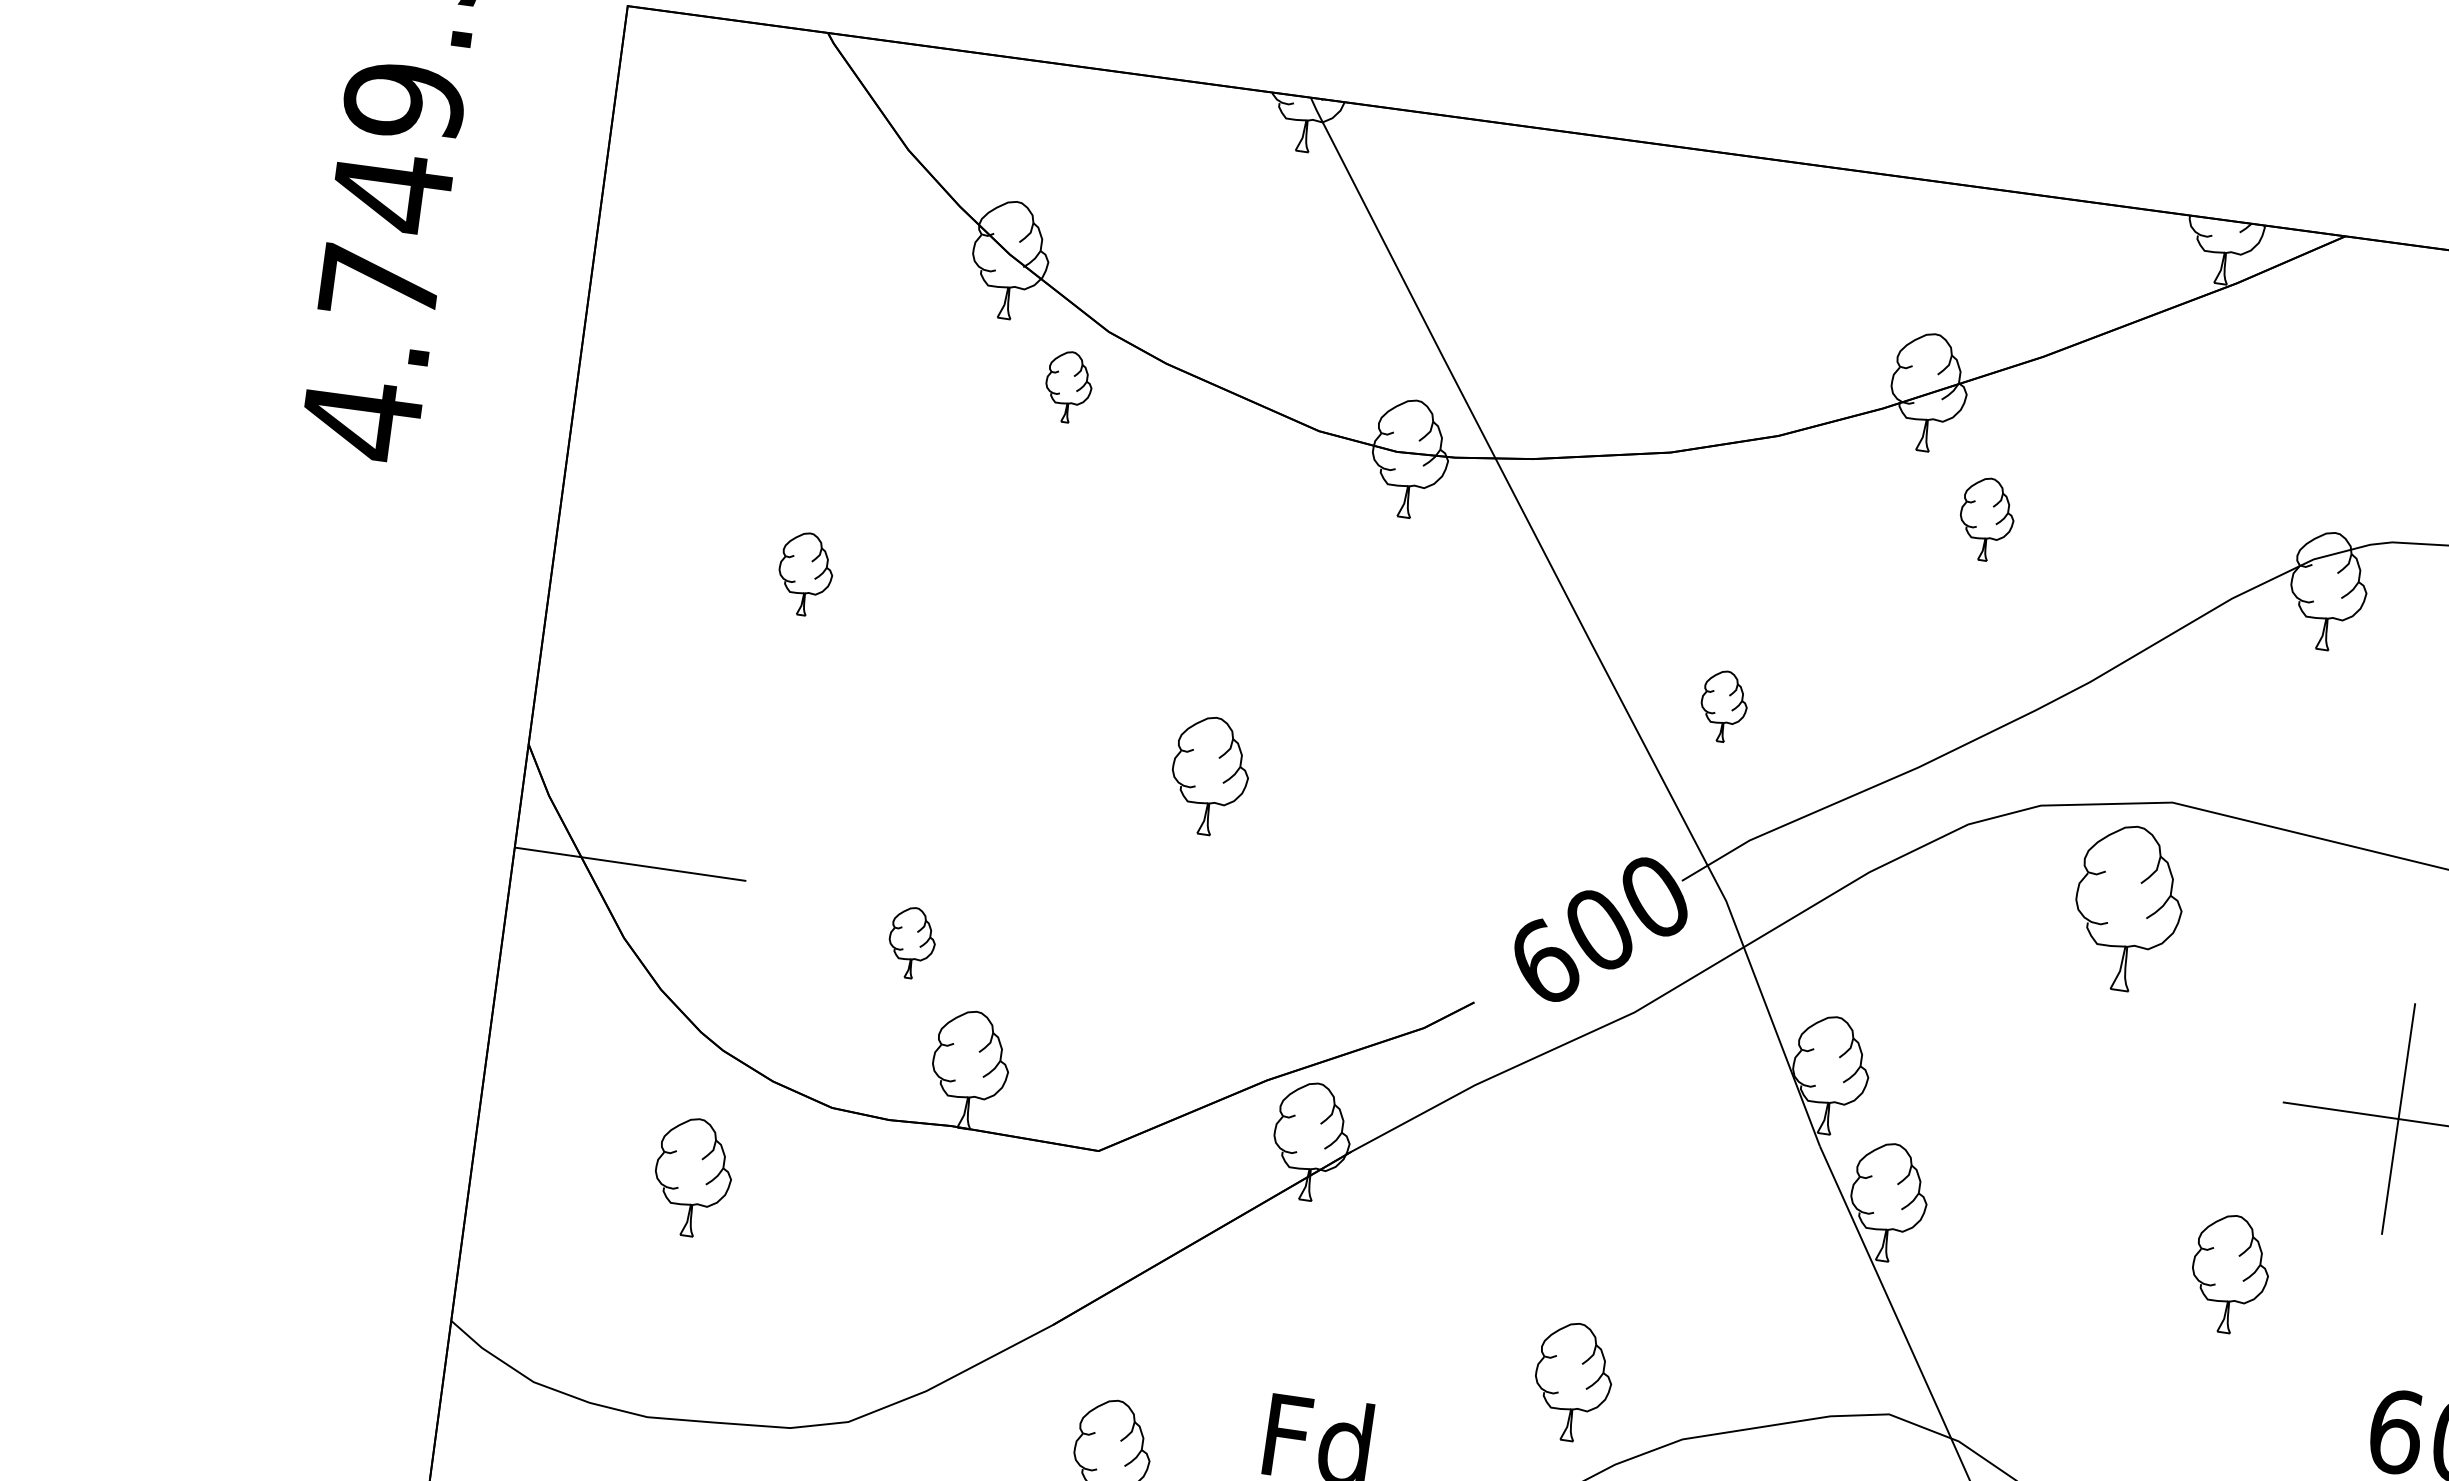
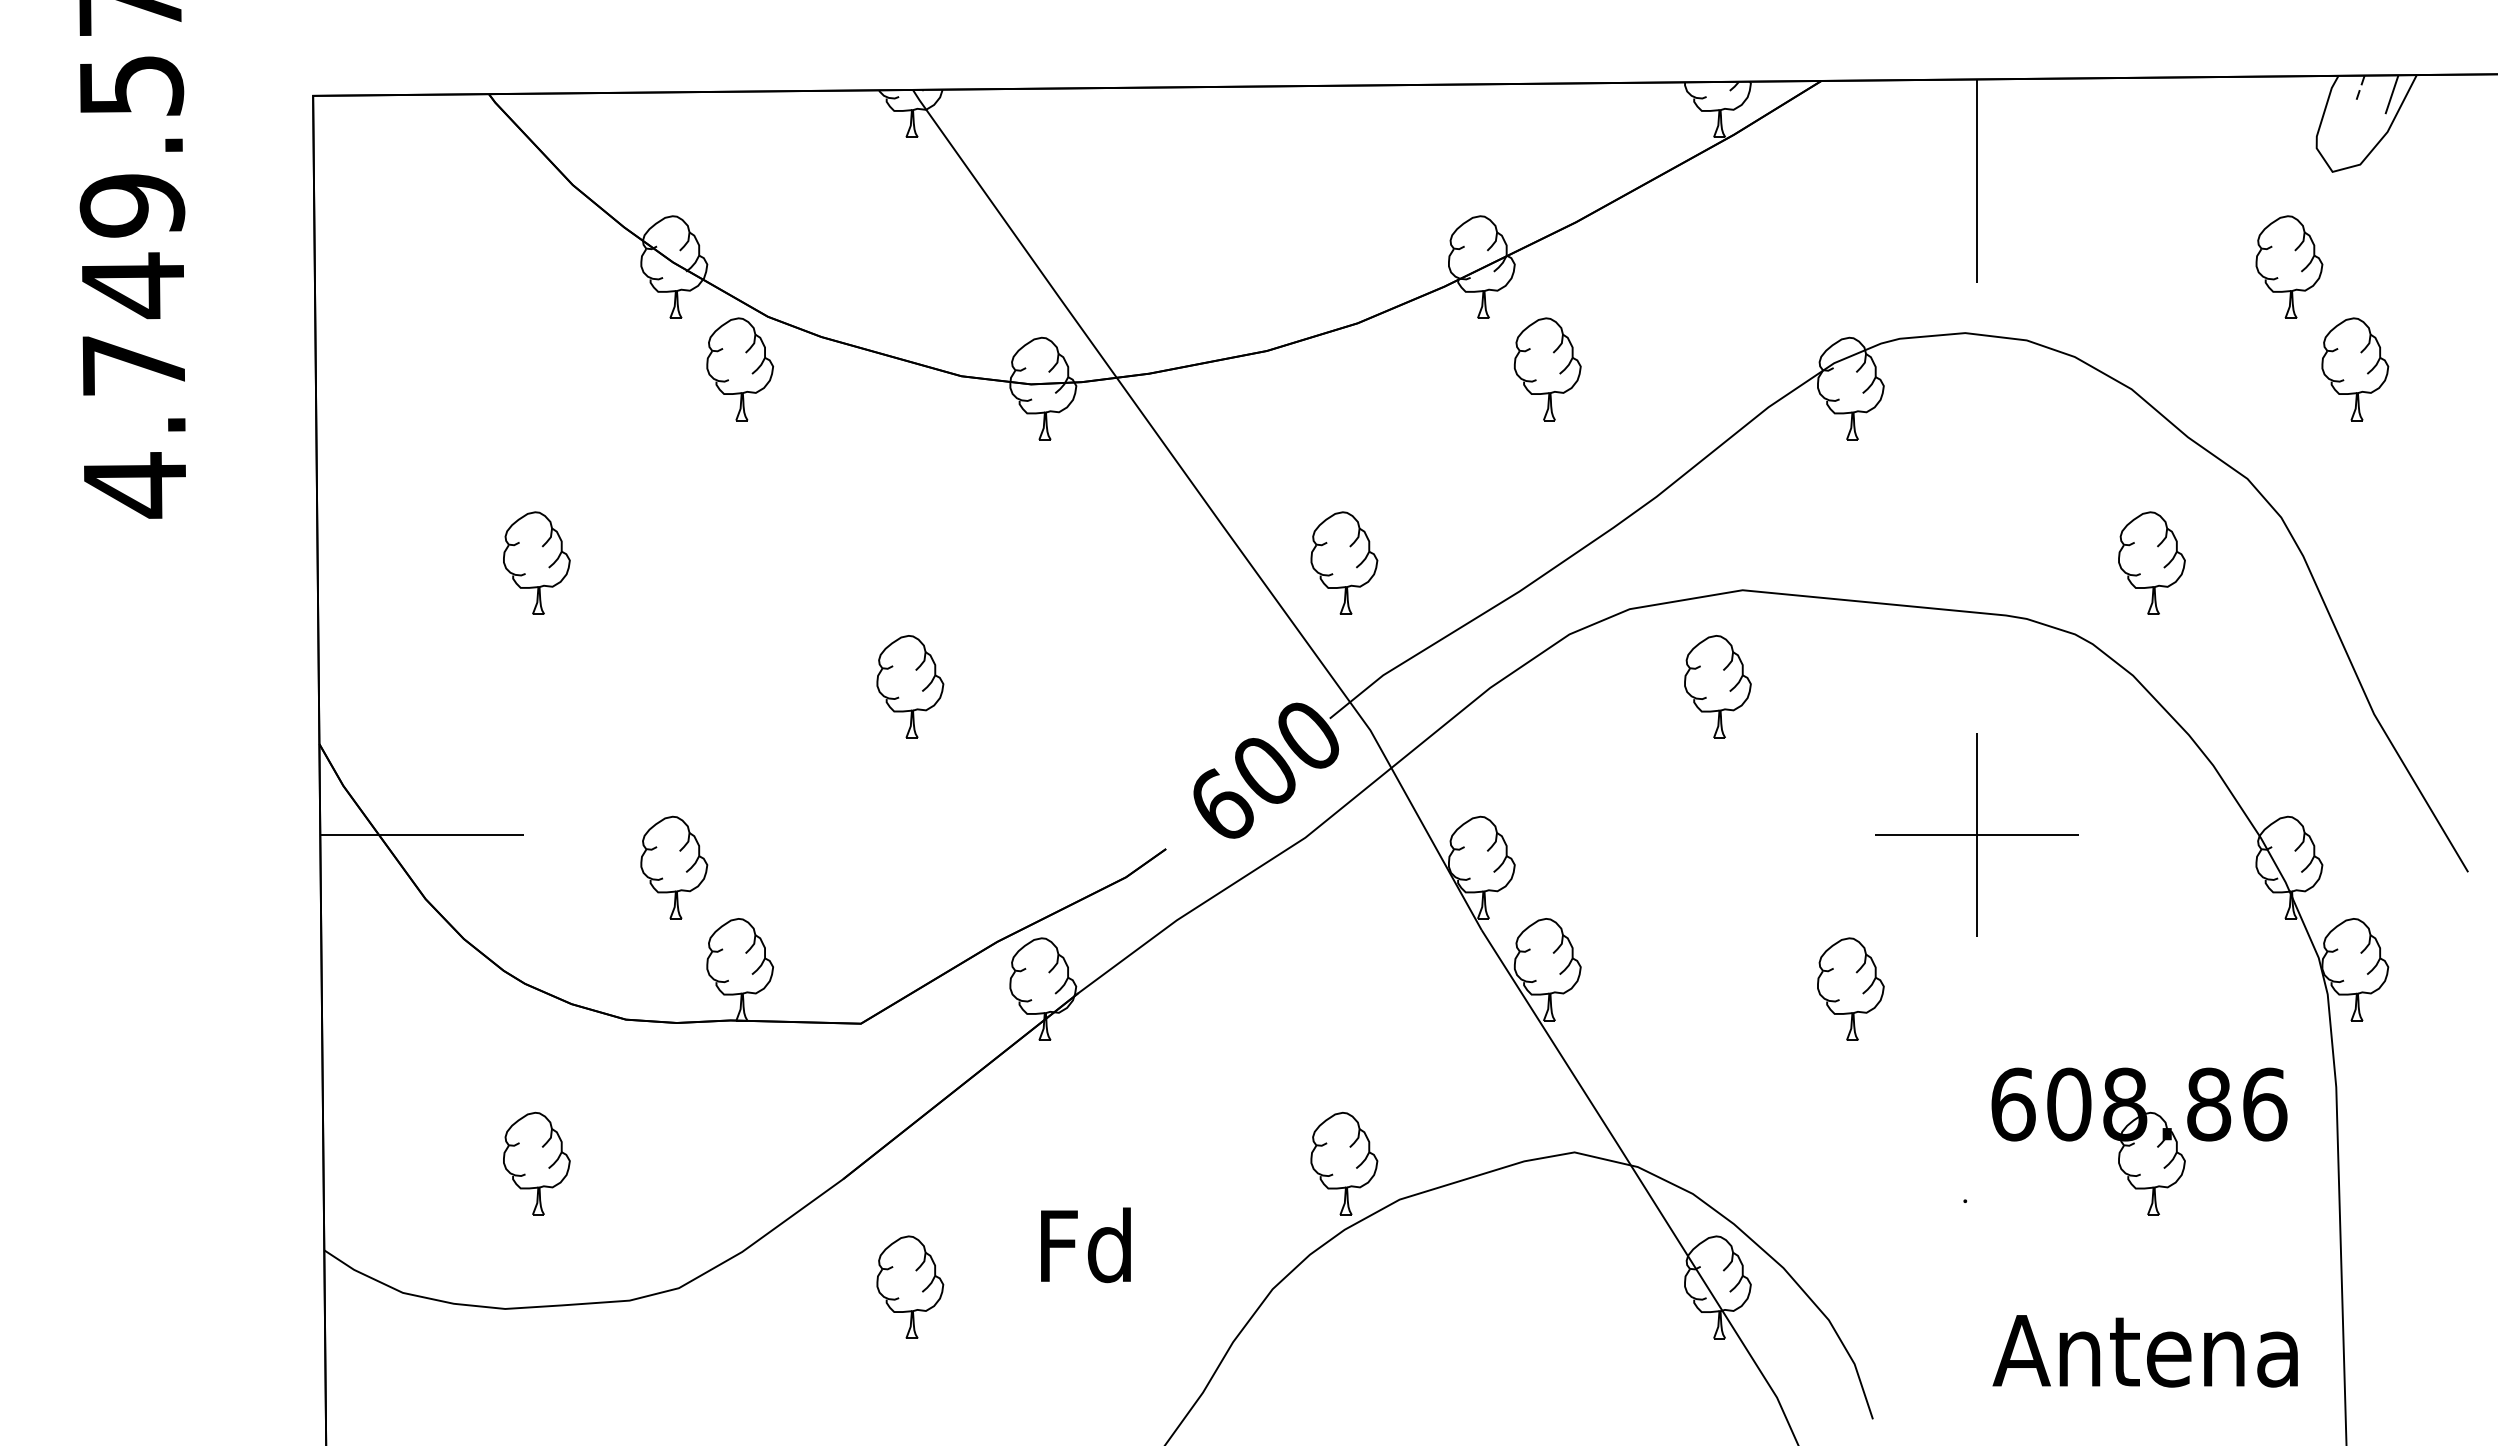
part: (1068, 387) -> (740, 369), size x1.67
part: (1986, 519) -> (1547, 369), size x1.43
part: (805, 573) -> (536, 562), size x1.43
part: (1724, 705) -> (1344, 562), size x1.67
part: (2128, 907) -> (1717, 686), size x0.71
part: (912, 942) -> (674, 867), size x1.67
part: (692, 1177) -> (536, 1163), moved
part: (1573, 1381) -> (1344, 1163), moved

